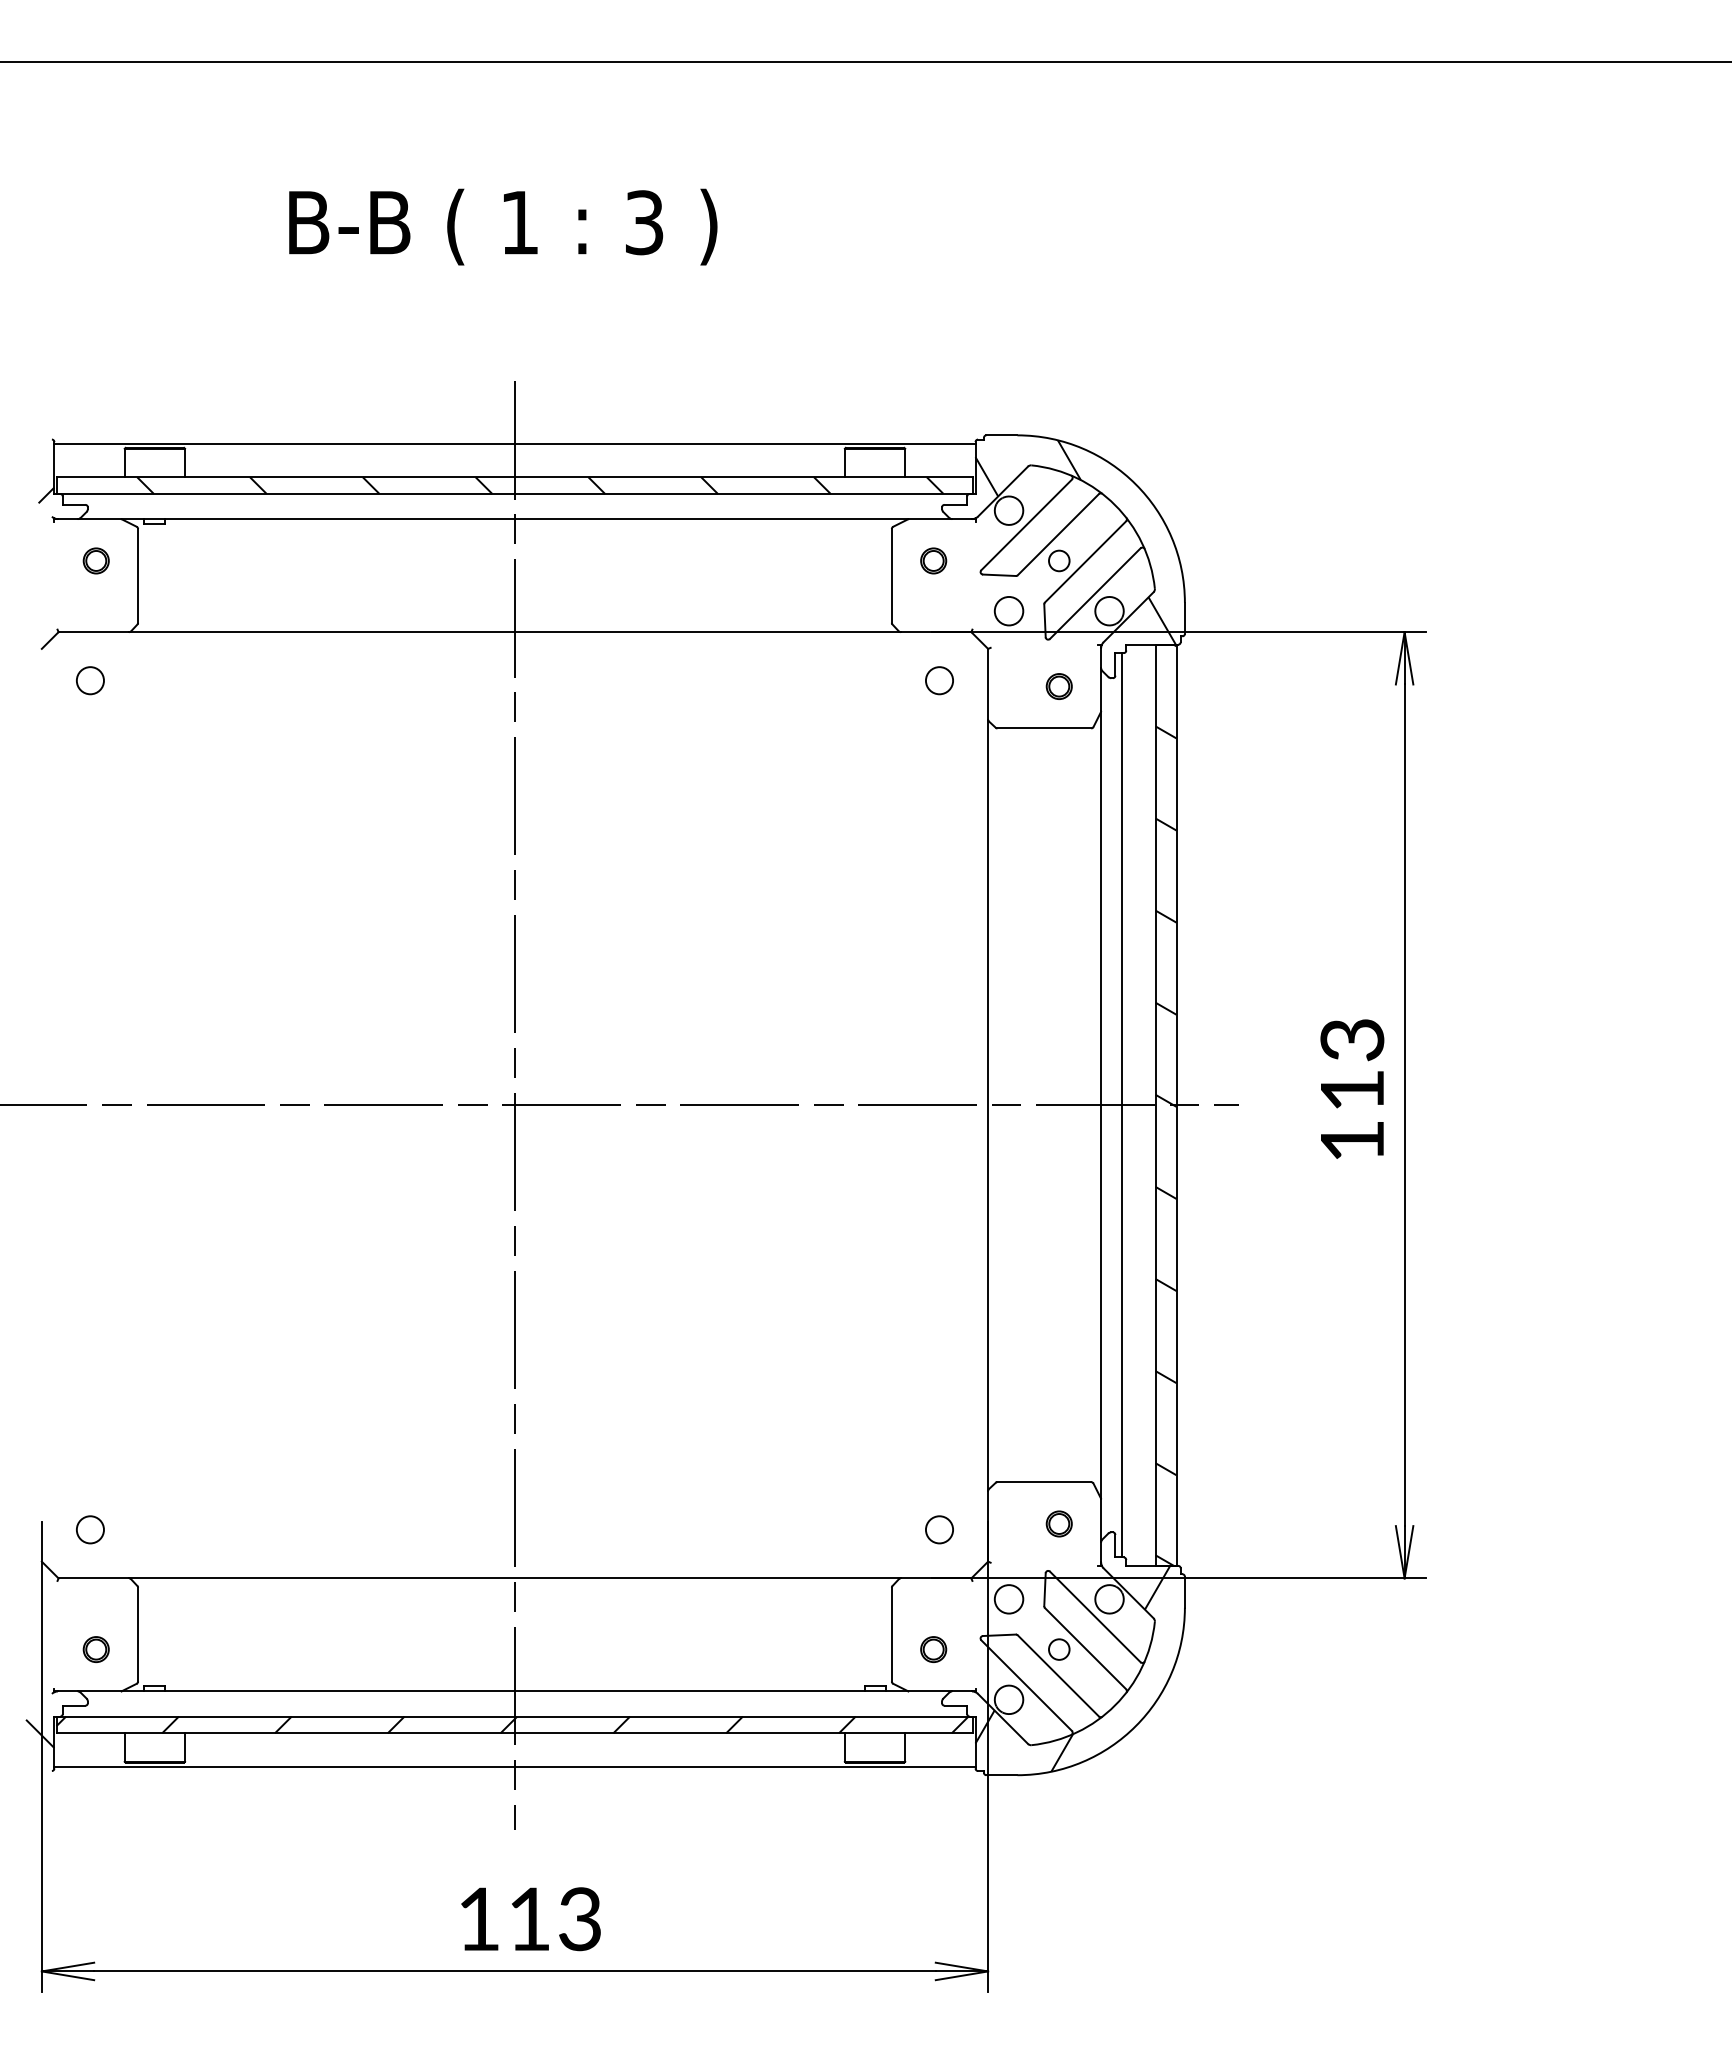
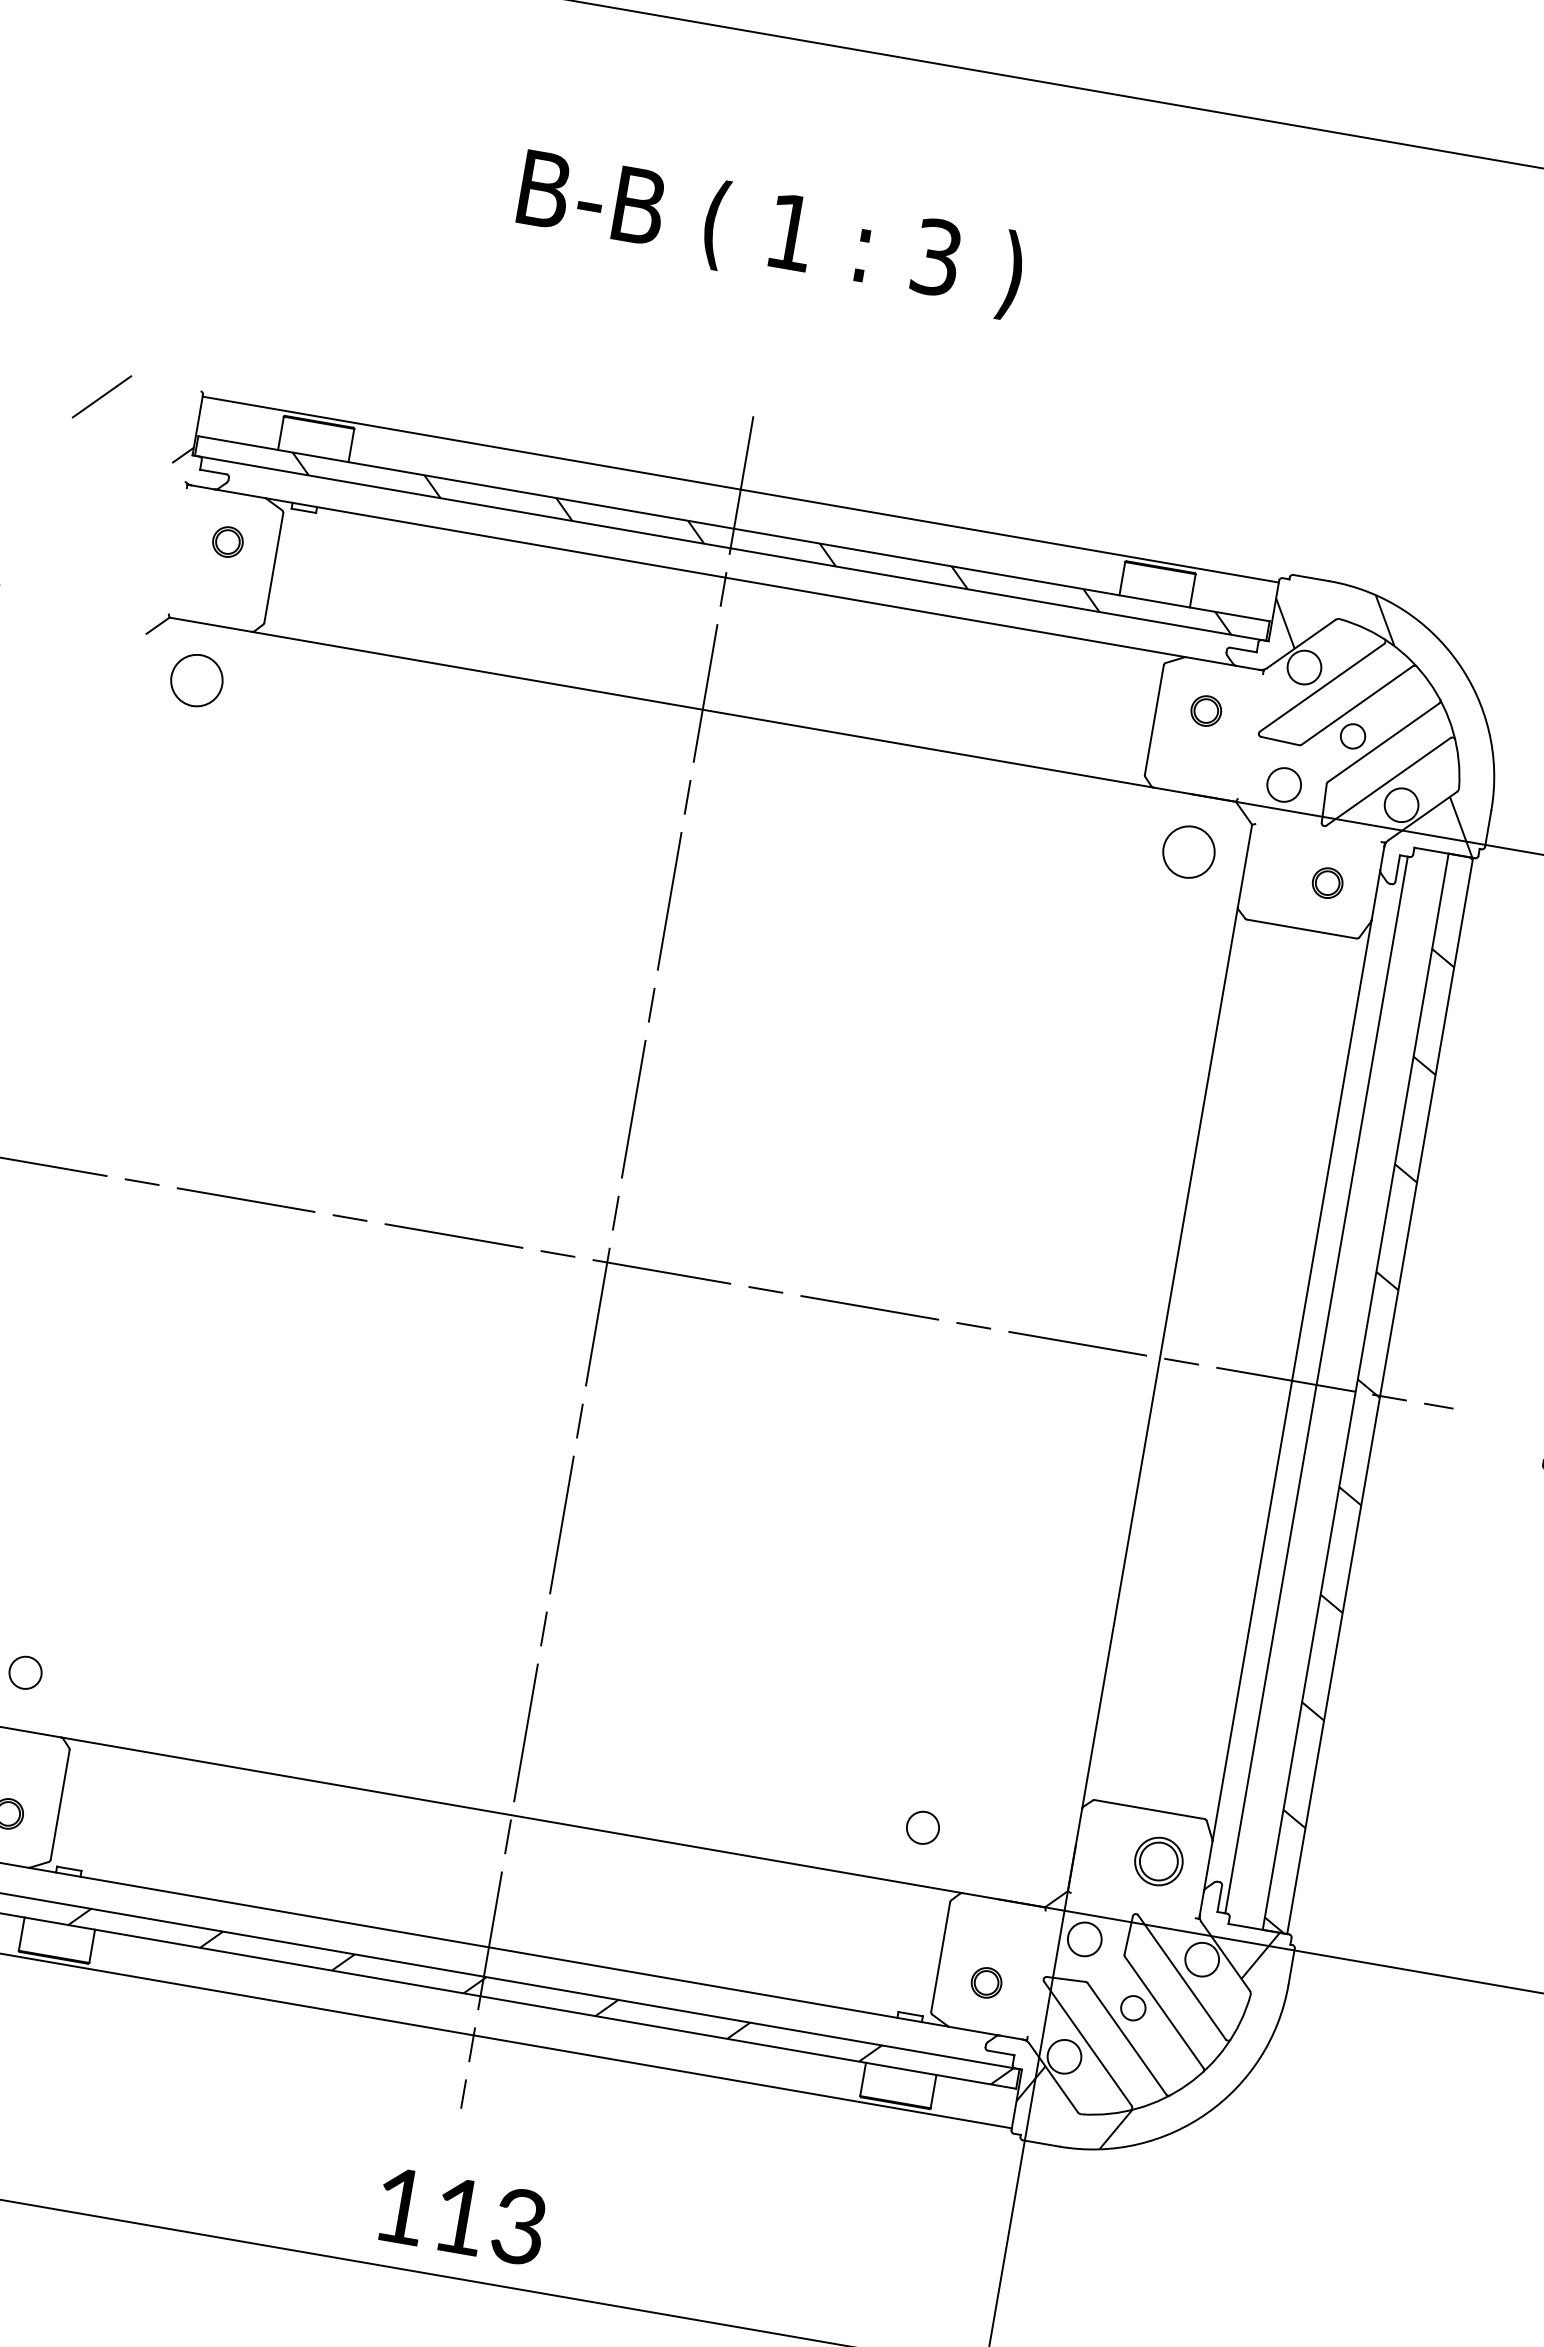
circle: (90, 680) -> (197, 680), size x1.6
circle: (939, 680) -> (1188, 851), size x1.6
part: (1058, 1523) -> (1157, 1860), size x1.6
circle: (939, 1529) -> (922, 1827), moved

